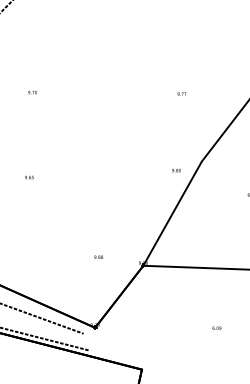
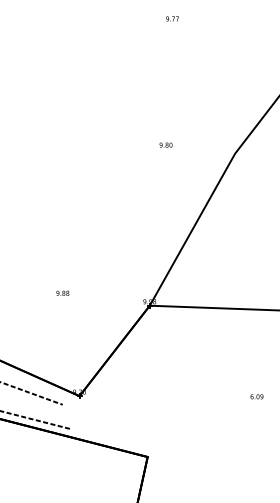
text: (181, 93) -> (171, 18), moved
text: (176, 170) -> (166, 145), moved
text: (98, 256) -> (62, 292), moved

